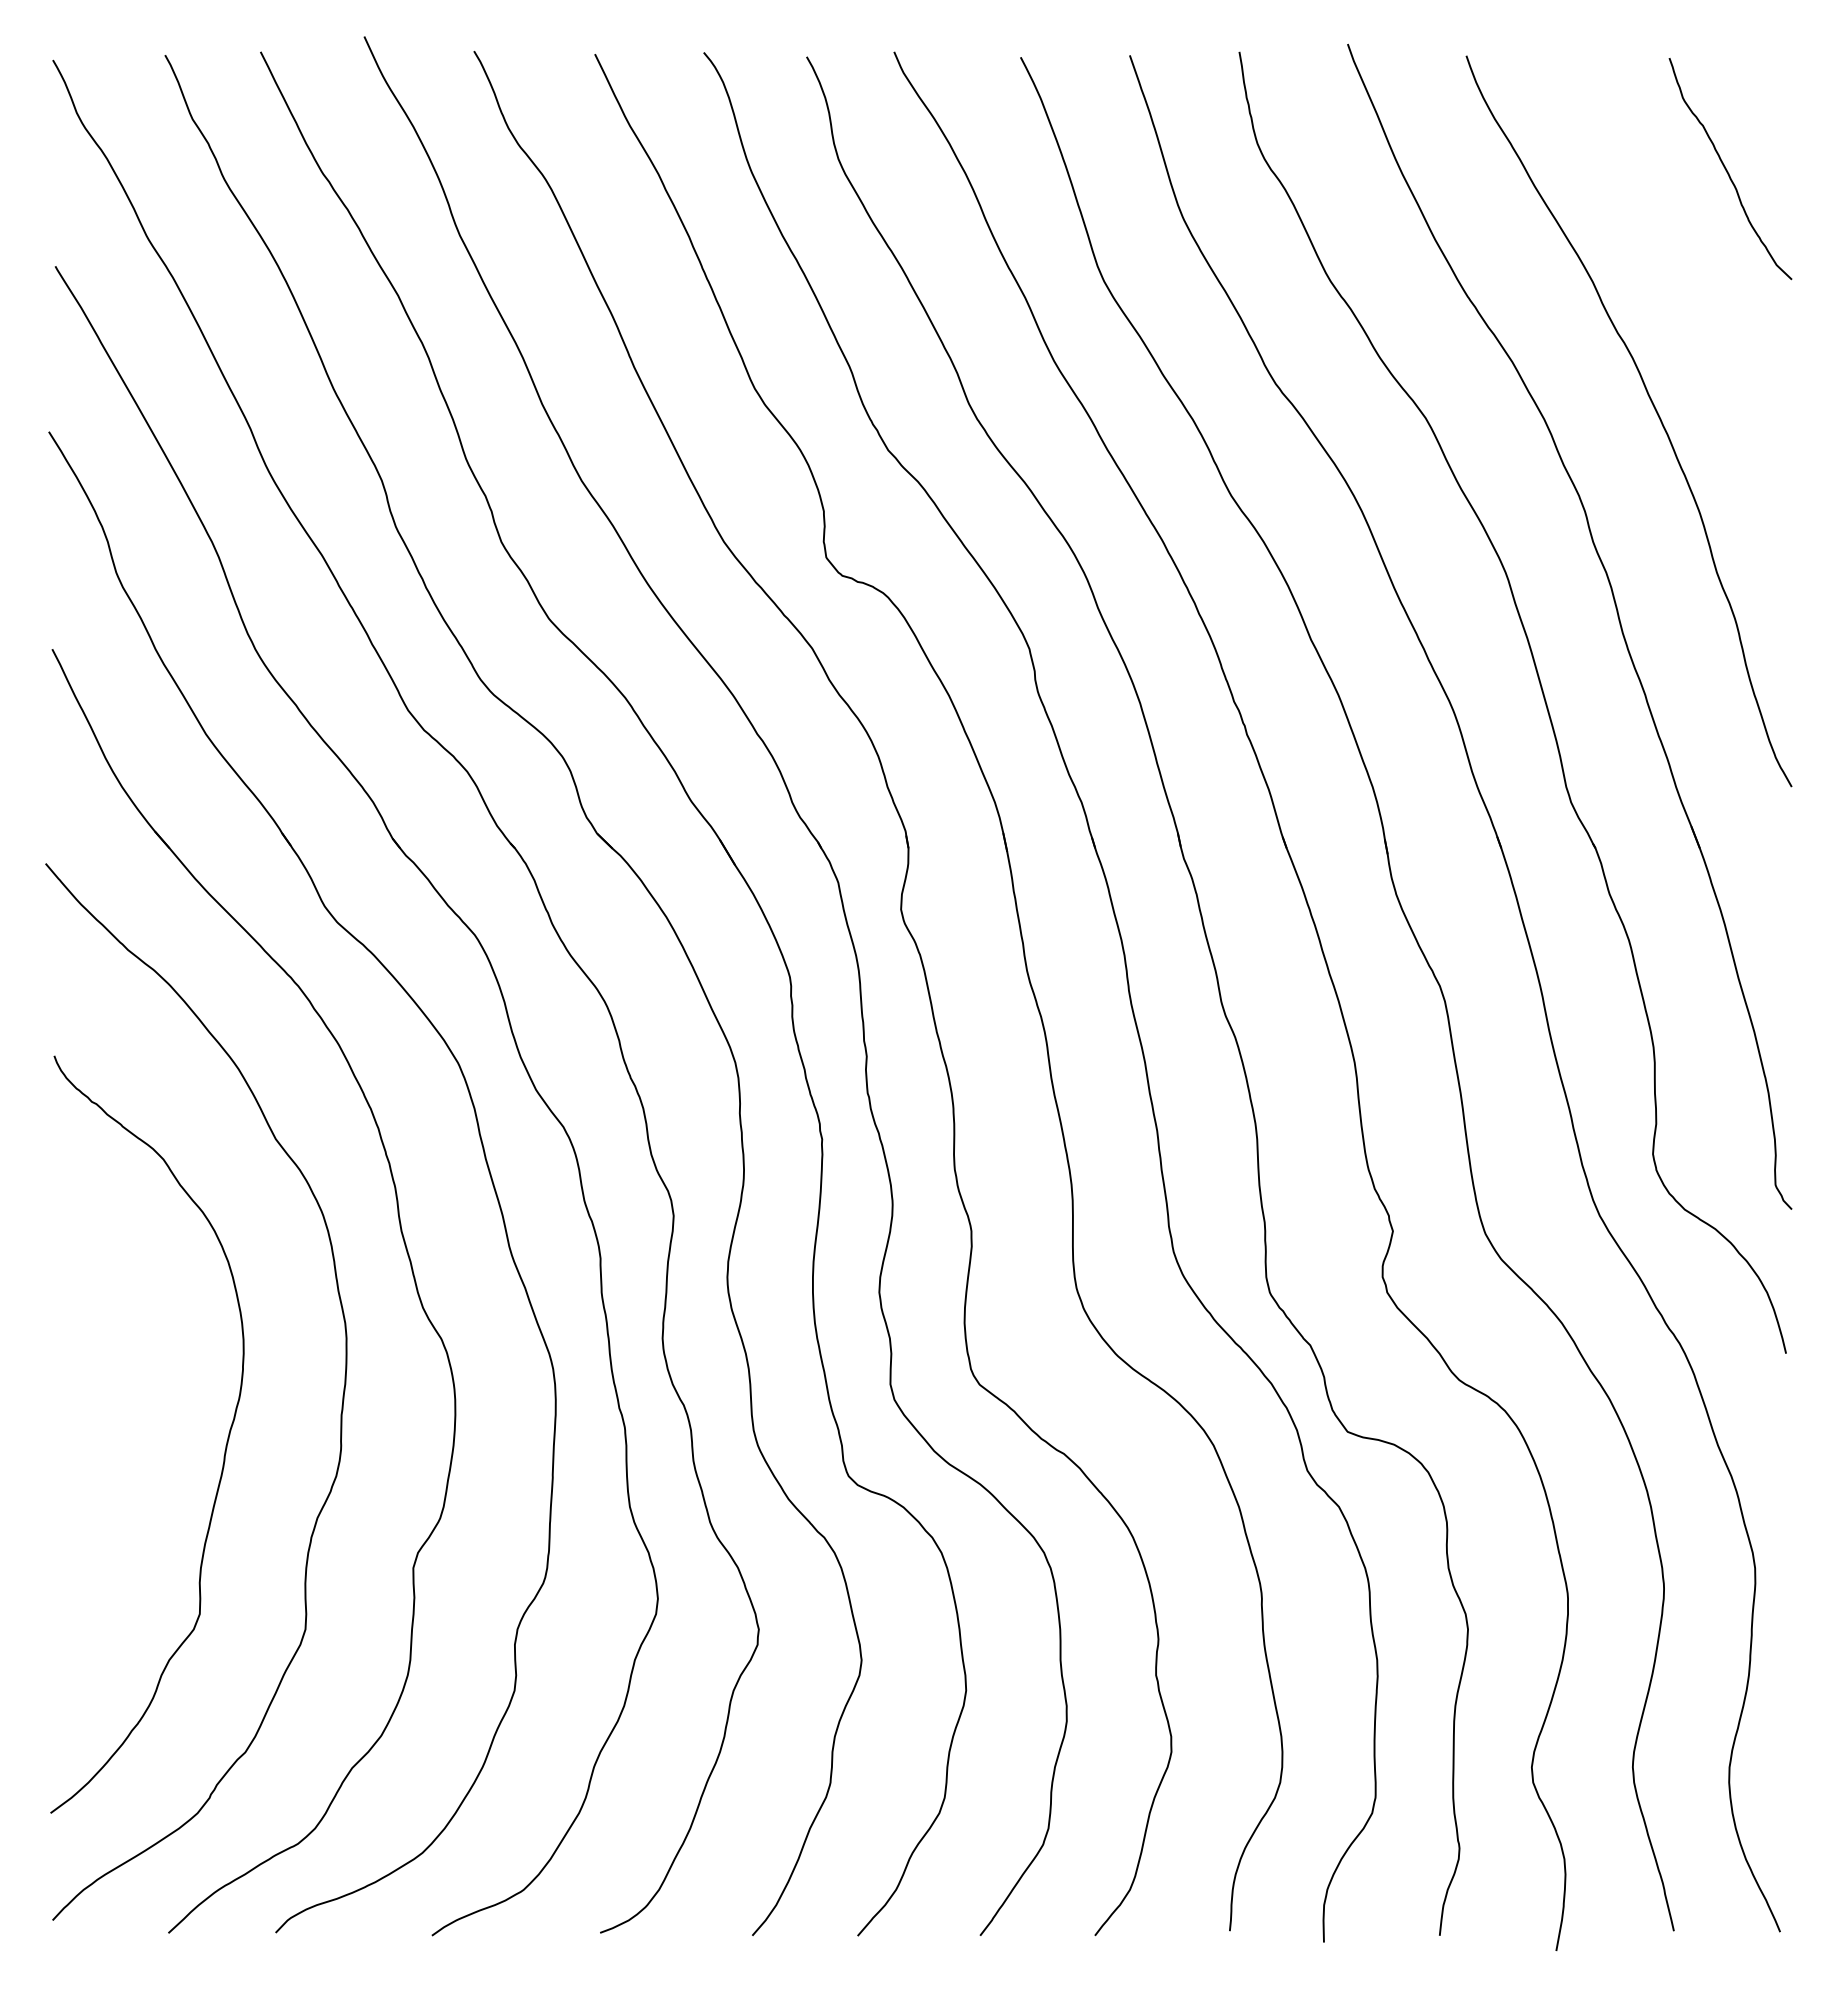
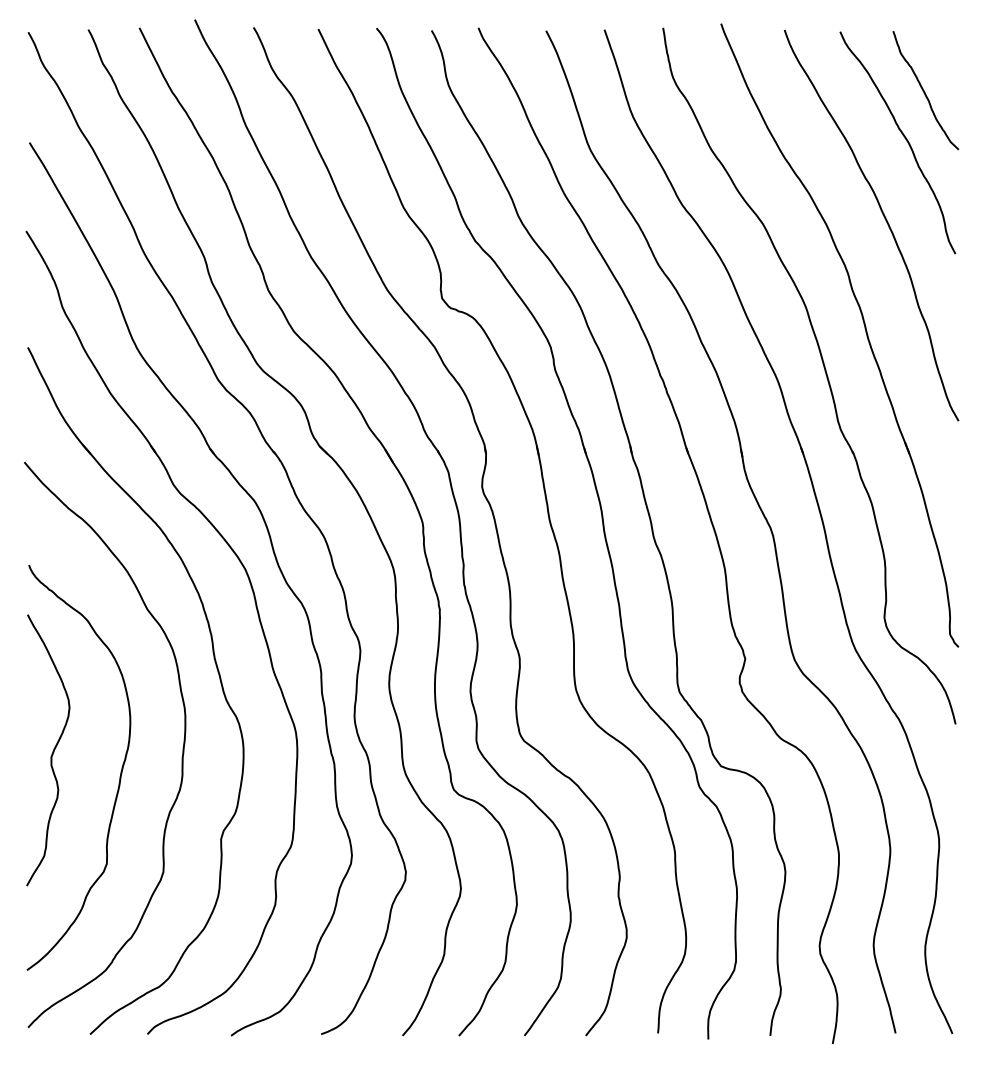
curve: (1690, 258) -> (904, 138), added
curve: (98, 1404) -> (52, 751), added

